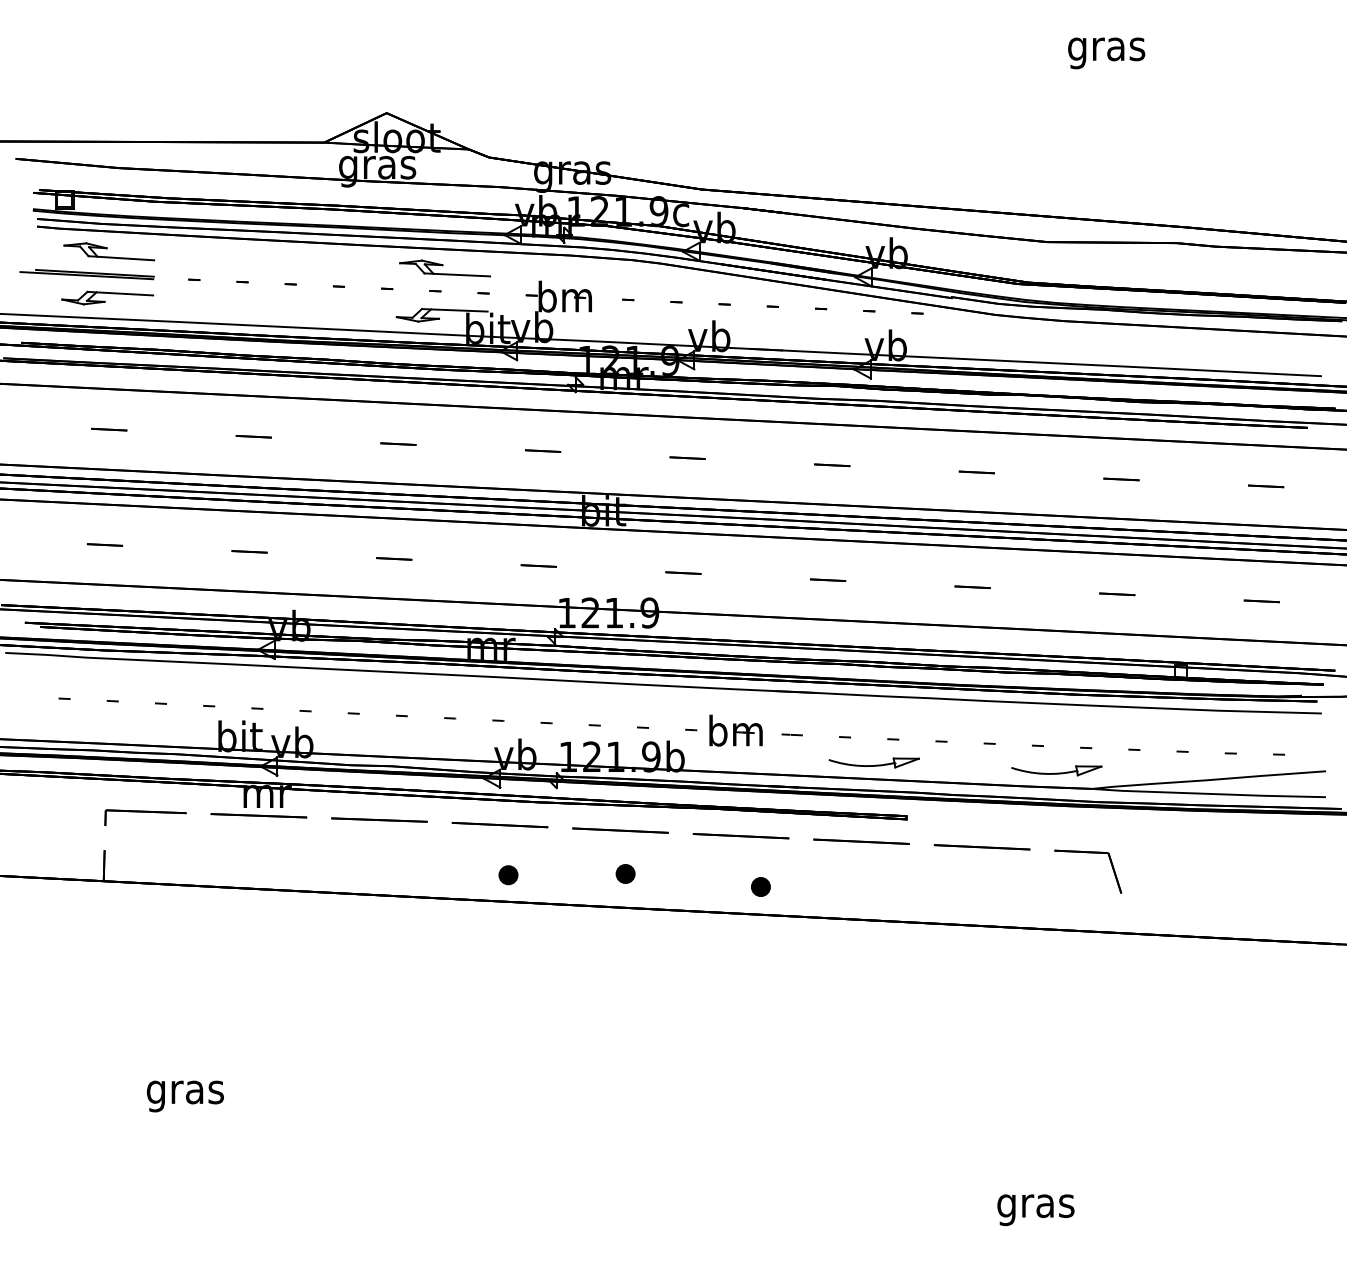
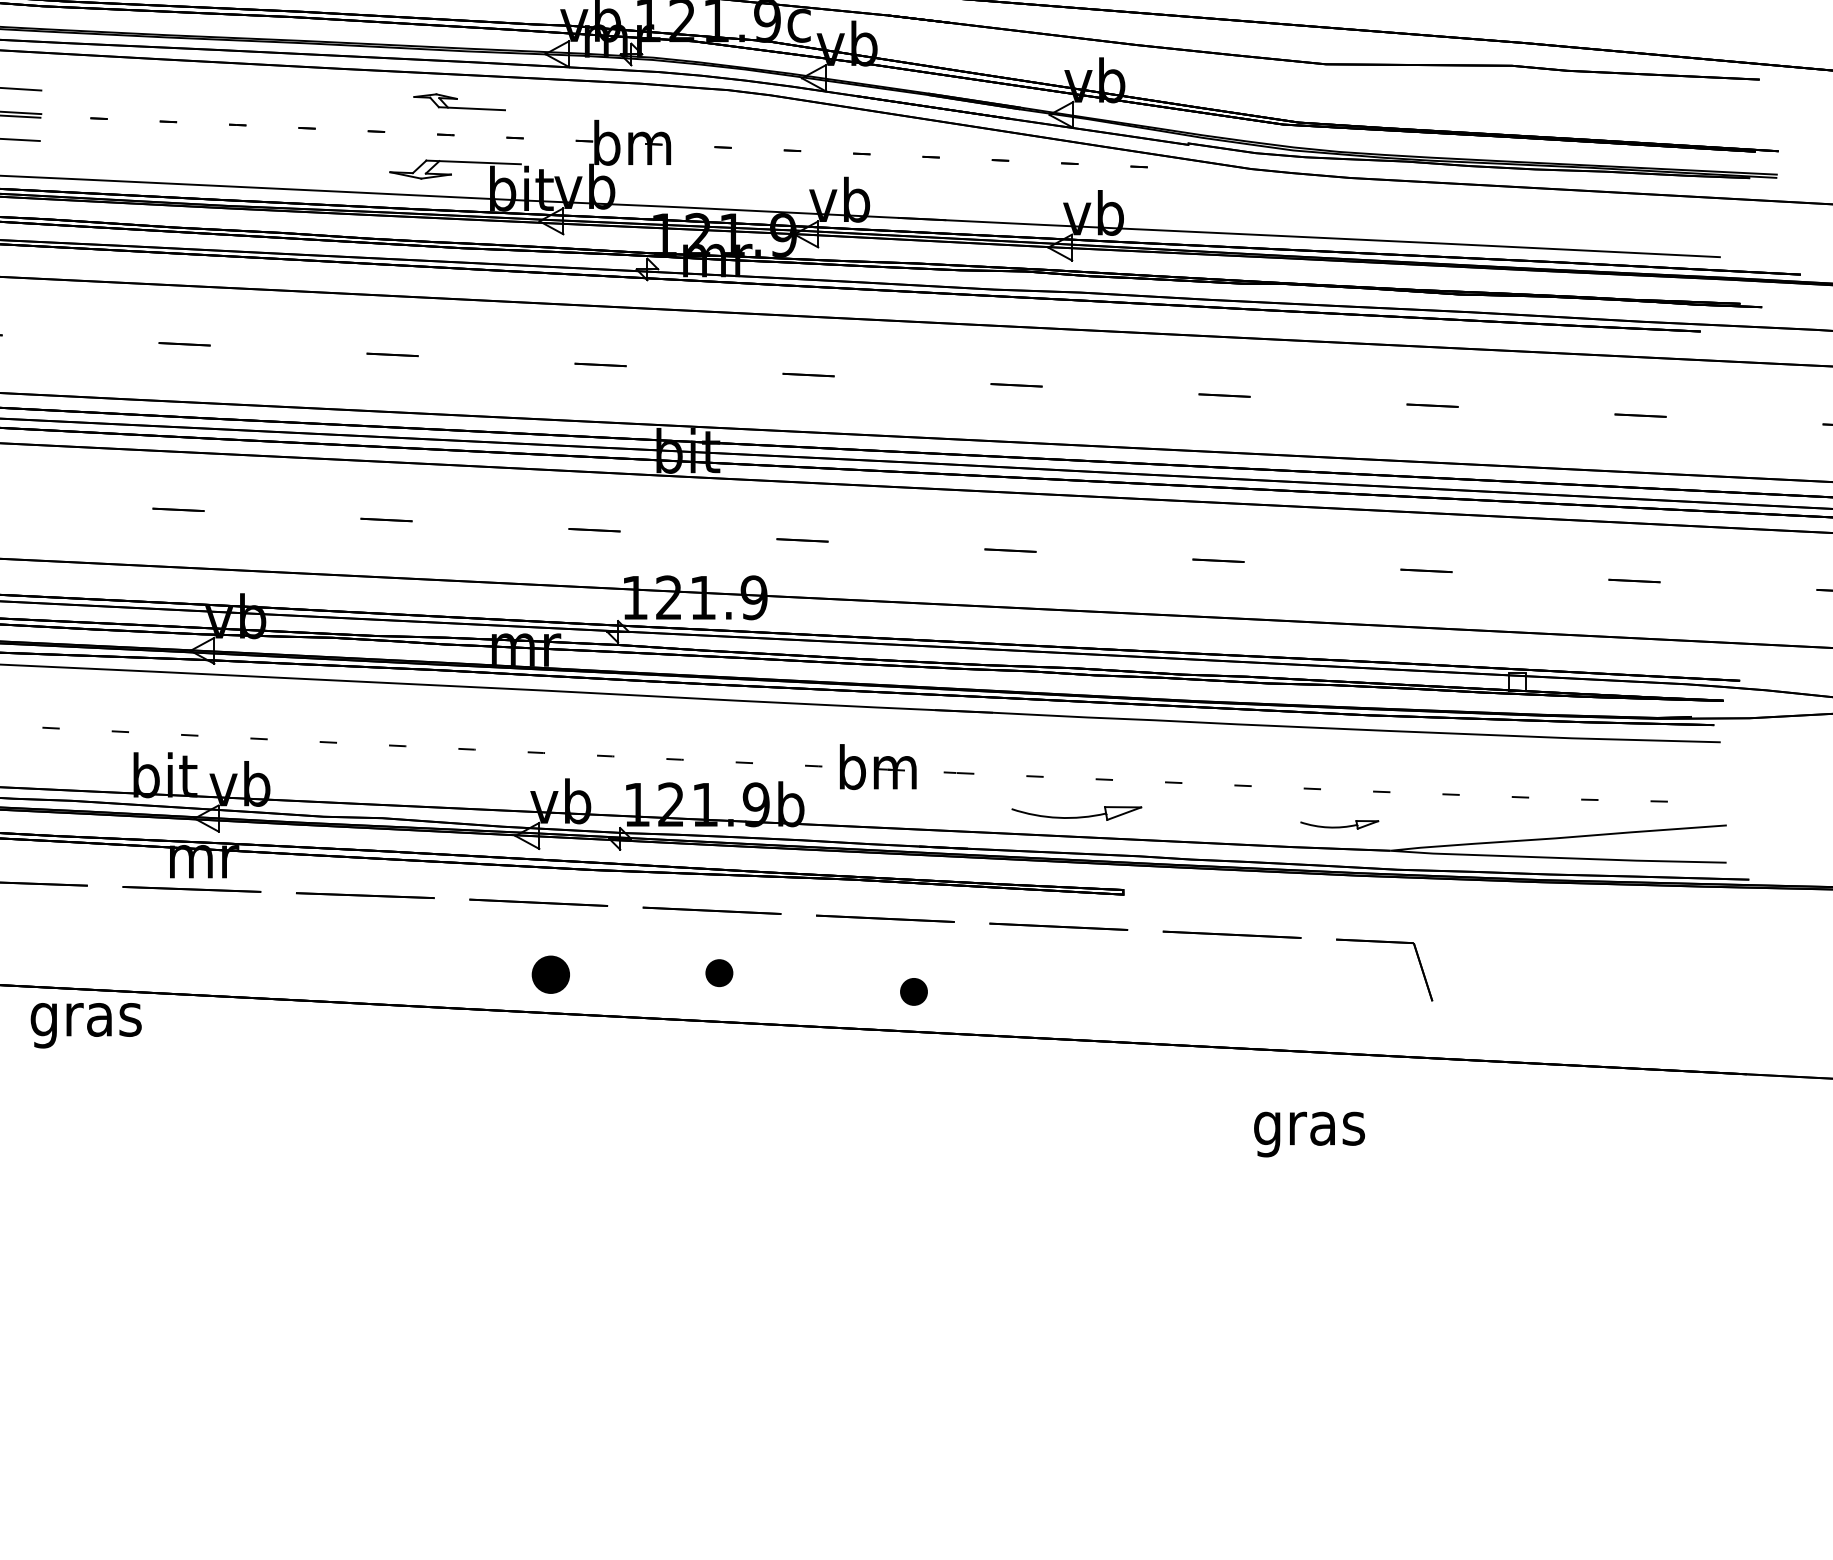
part: (444, 268) -> (458, 102), size x0.7
part: (1056, 770) -> (1339, 824), size x0.6
part: (508, 875) -> (550, 975), size x1.4
text: (184, 1096) -> (84, 1025), moved
text: (1035, 1210) -> (1308, 1134), moved

